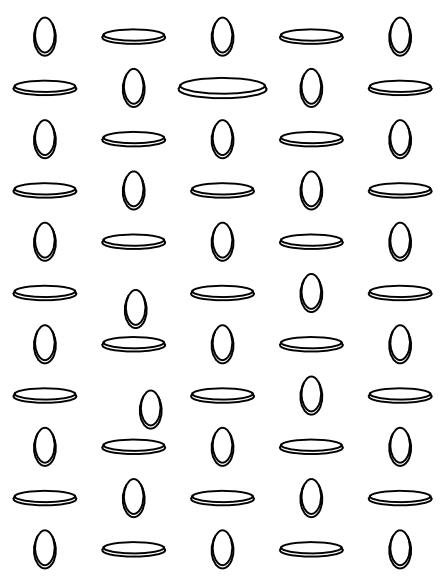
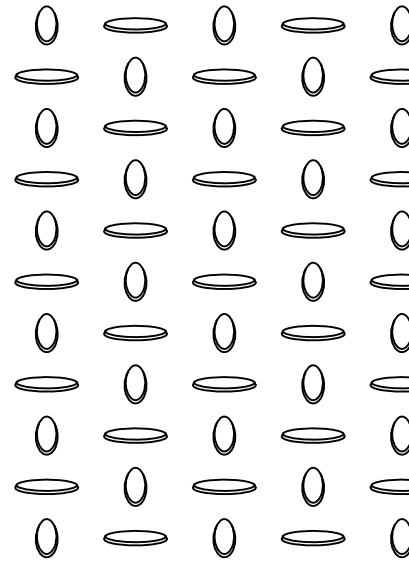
part: (222, 87) -> (224, 76), size x0.71
part: (135, 308) -> (135, 281), moved
part: (150, 409) -> (135, 384), moved

